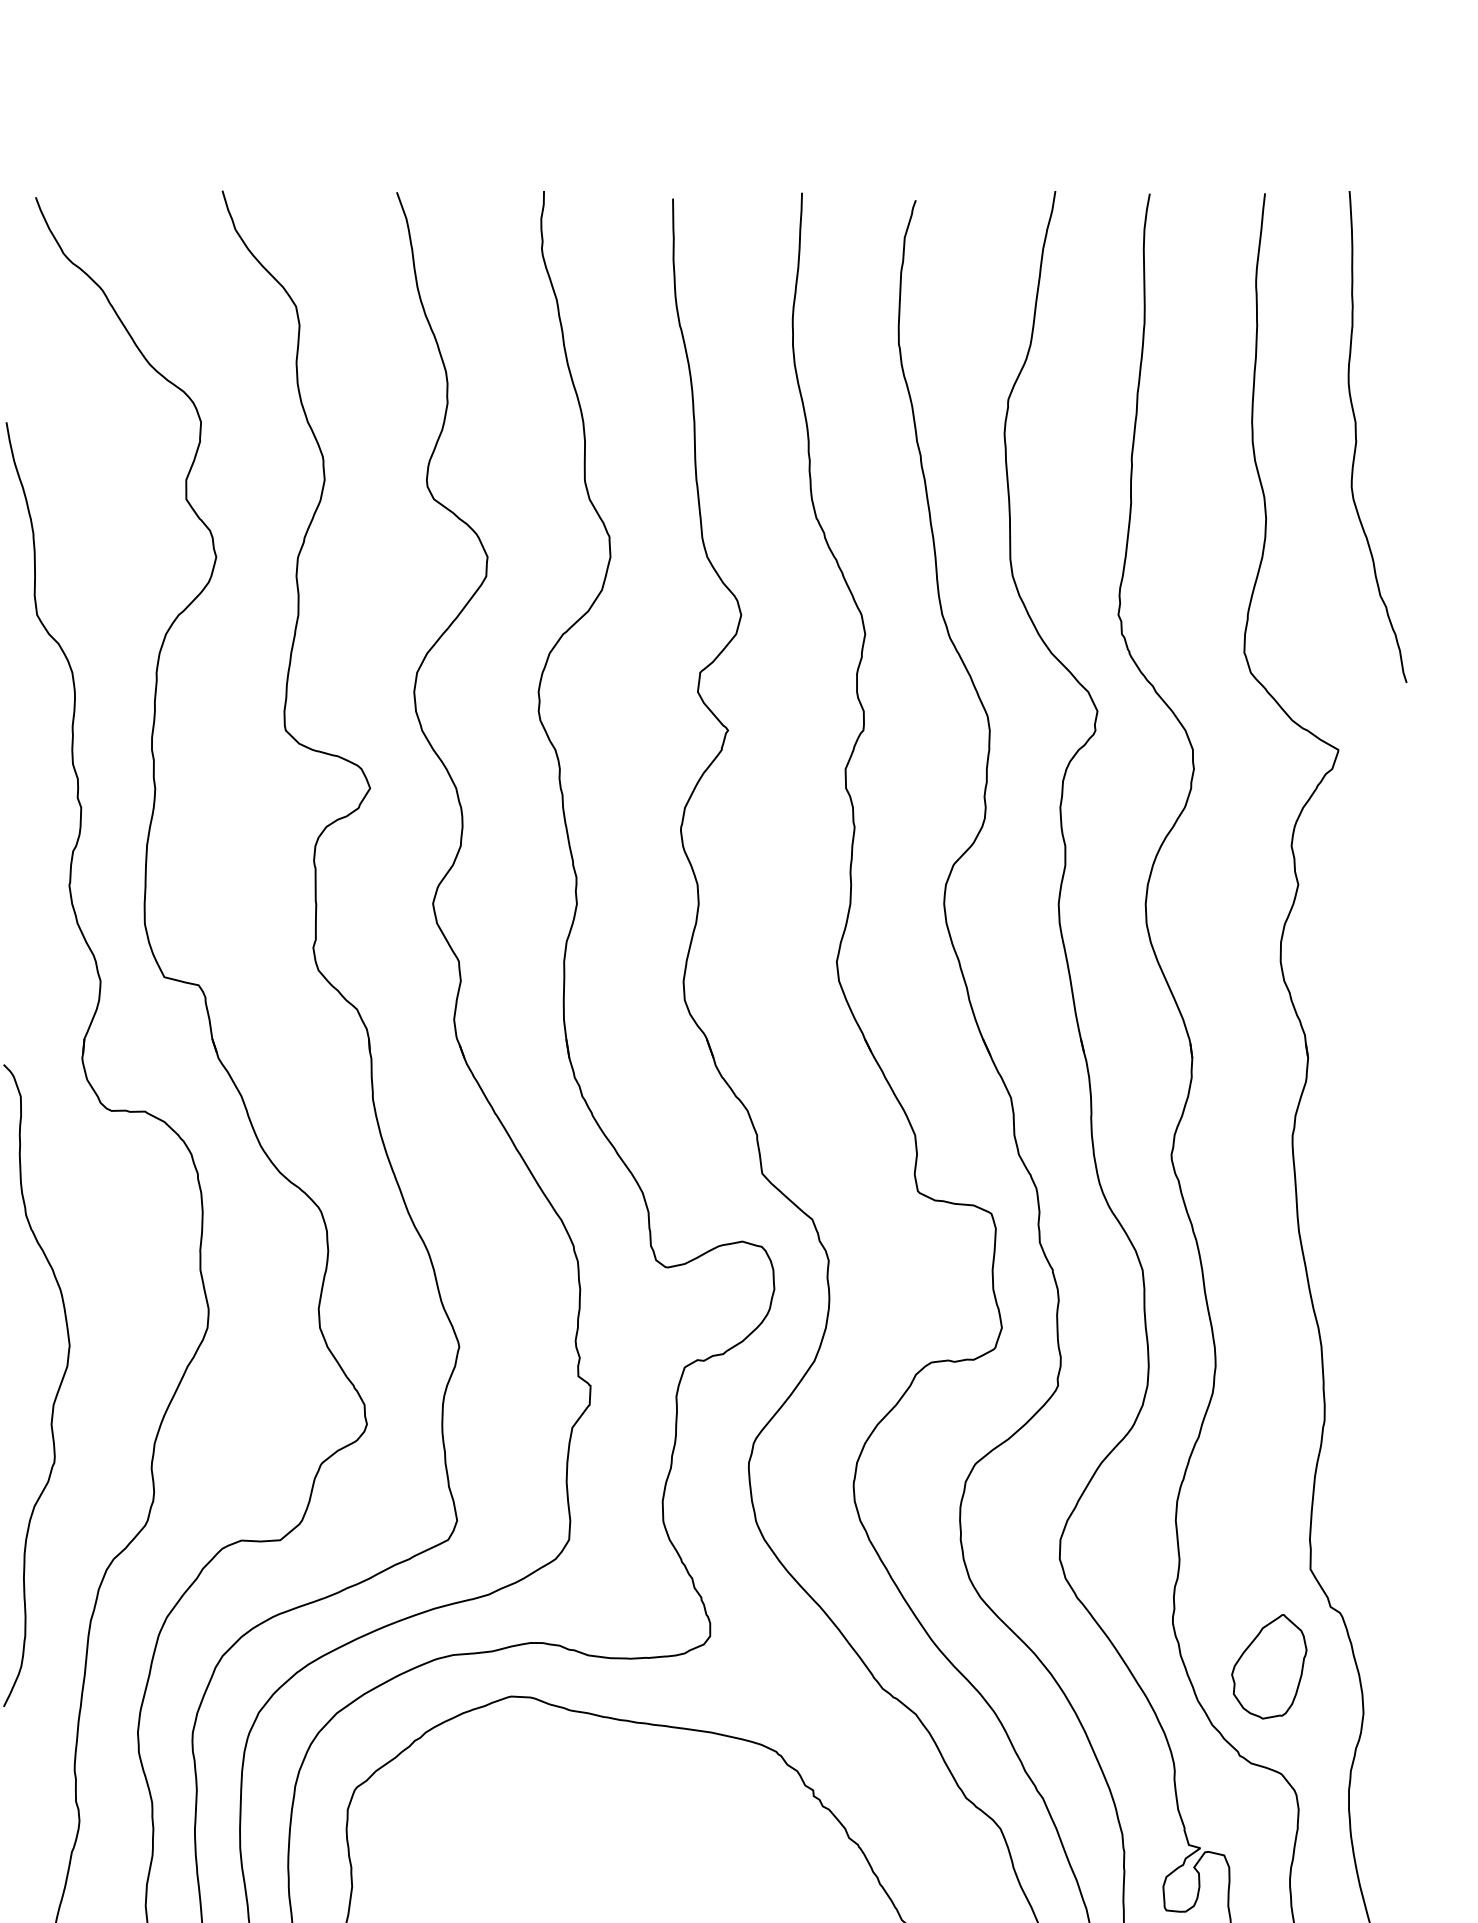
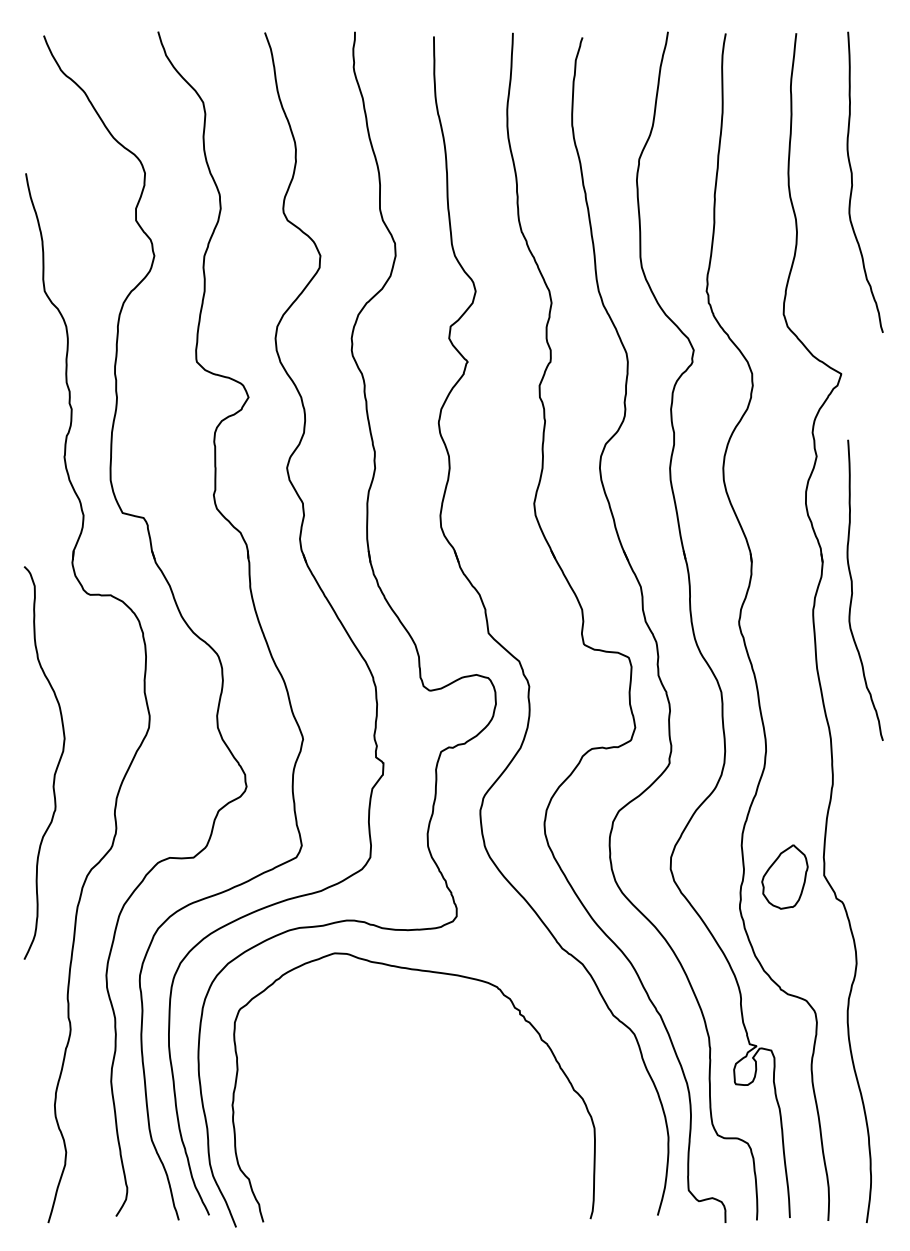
curve: (1356, 1102) -> (852, 589), added
part: (1268, 1665) -> (784, 876), moved

